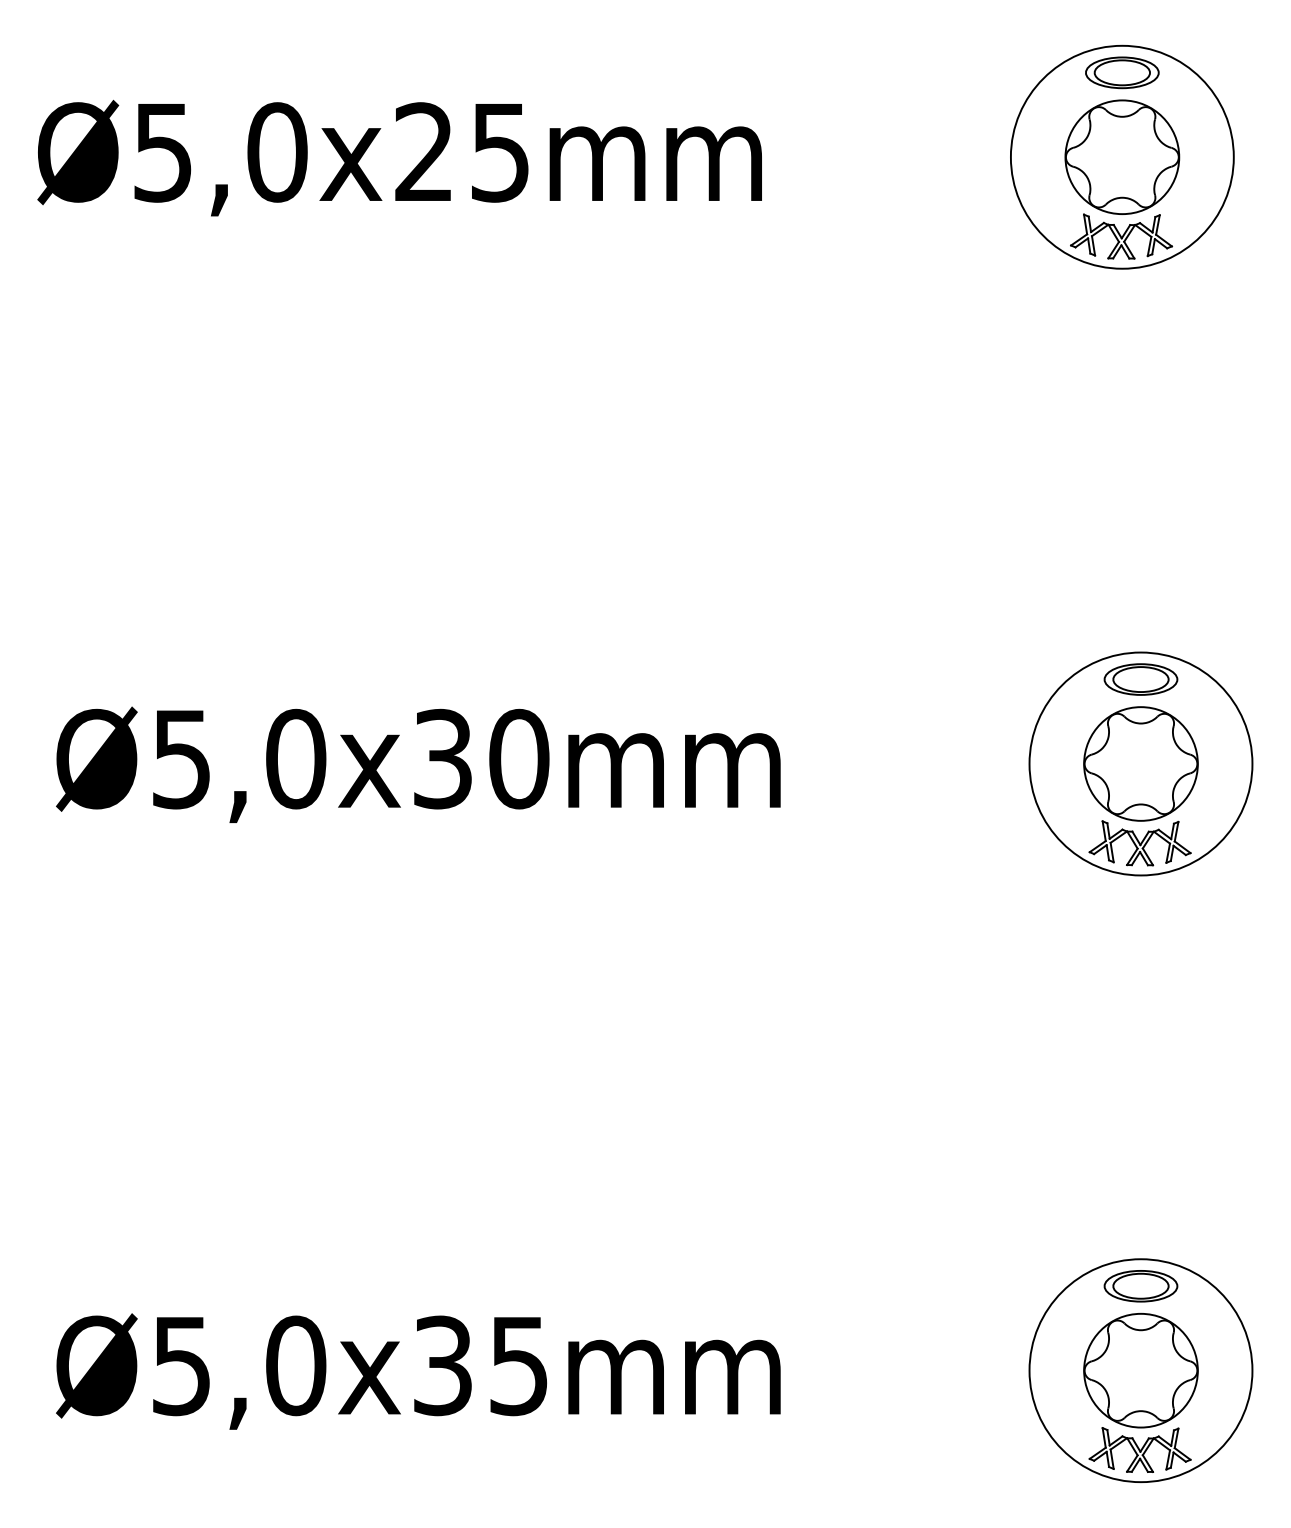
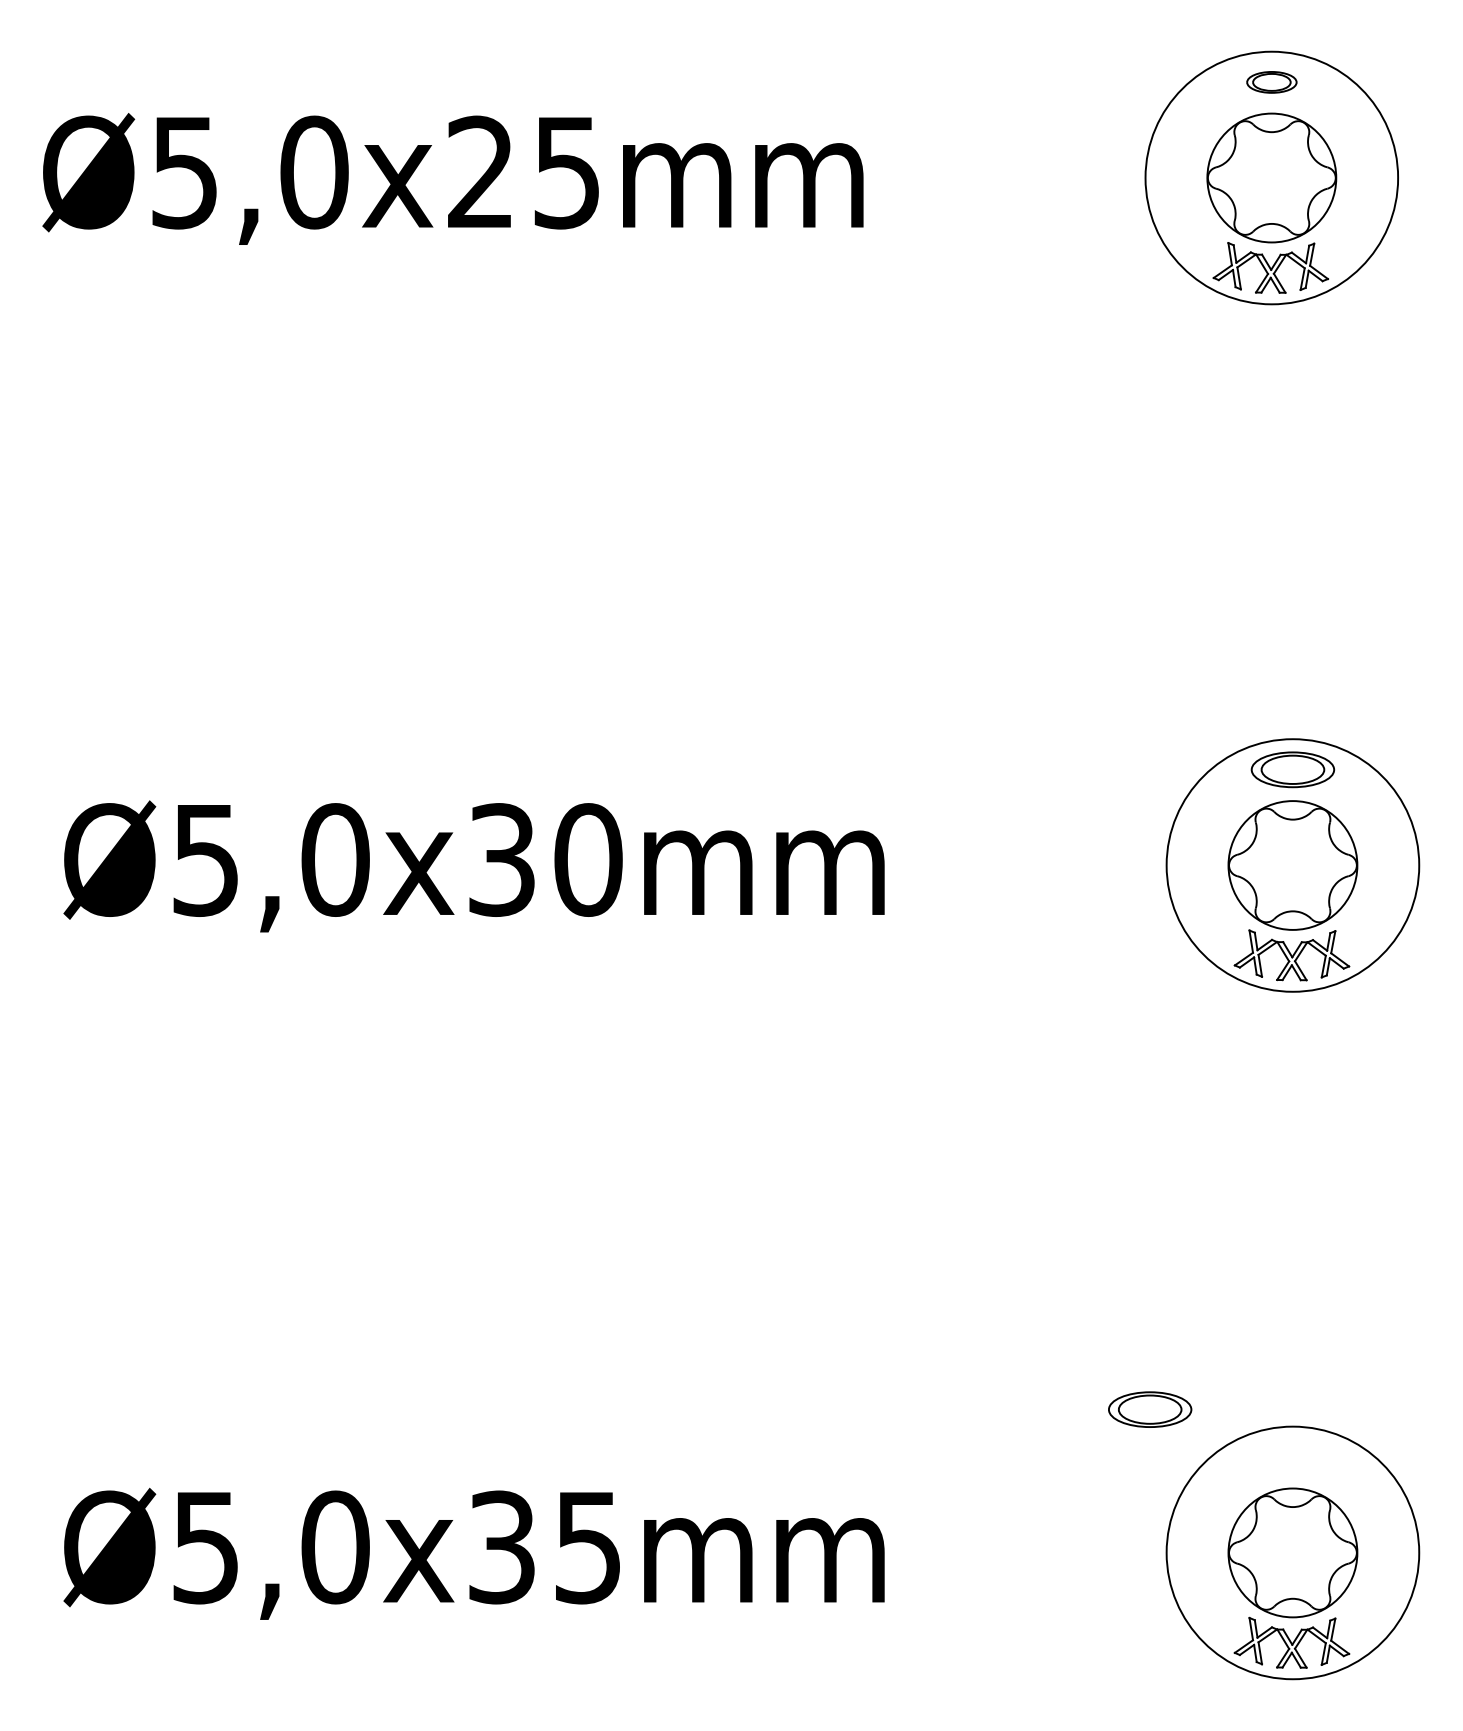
part: (1122, 72) -> (1271, 81), size x0.6
part: (1140, 1286) -> (1149, 1409), moved

